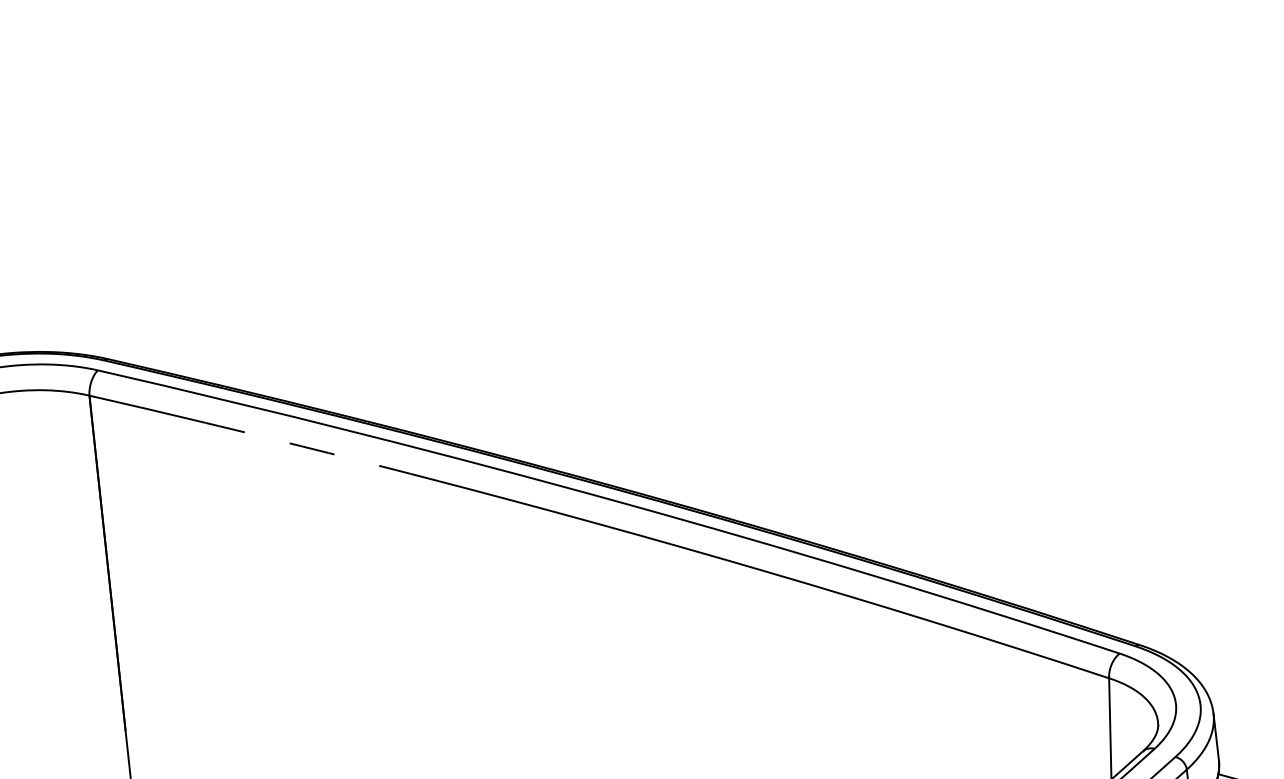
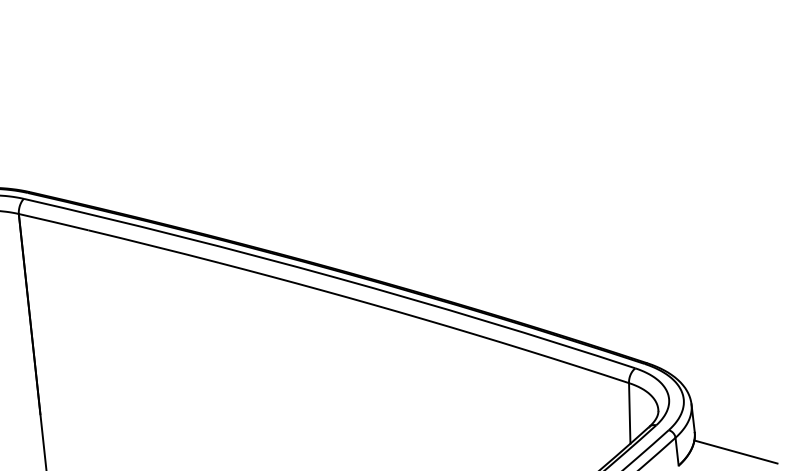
arc: (314, 449) -> (153, 246), dashed -> solid

